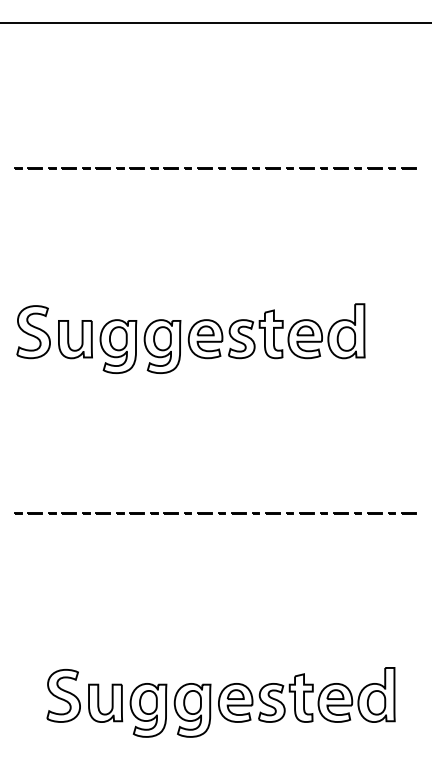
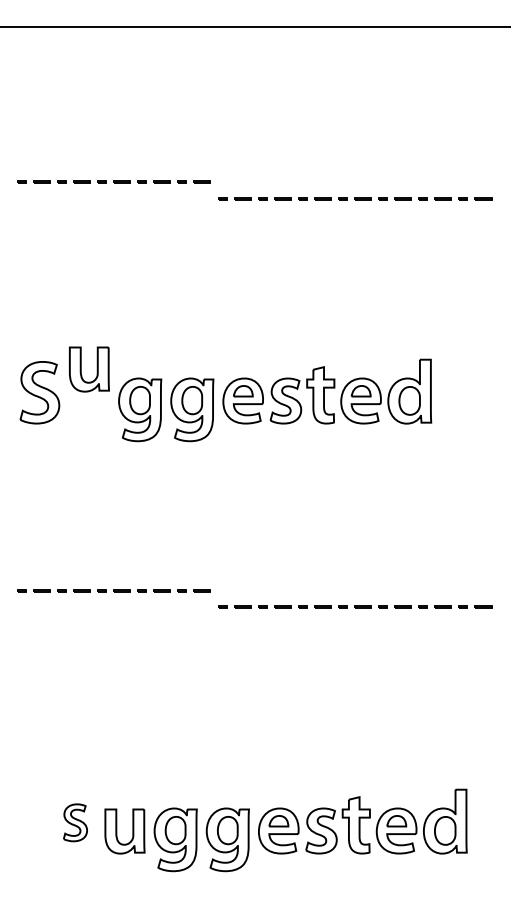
line: (95, 167) -> (113, 181), moved
part: (81, 339) -> (96, 369), moved
line: (95, 512) -> (113, 590), moved
part: (63, 695) -> (75, 822), size x0.6

